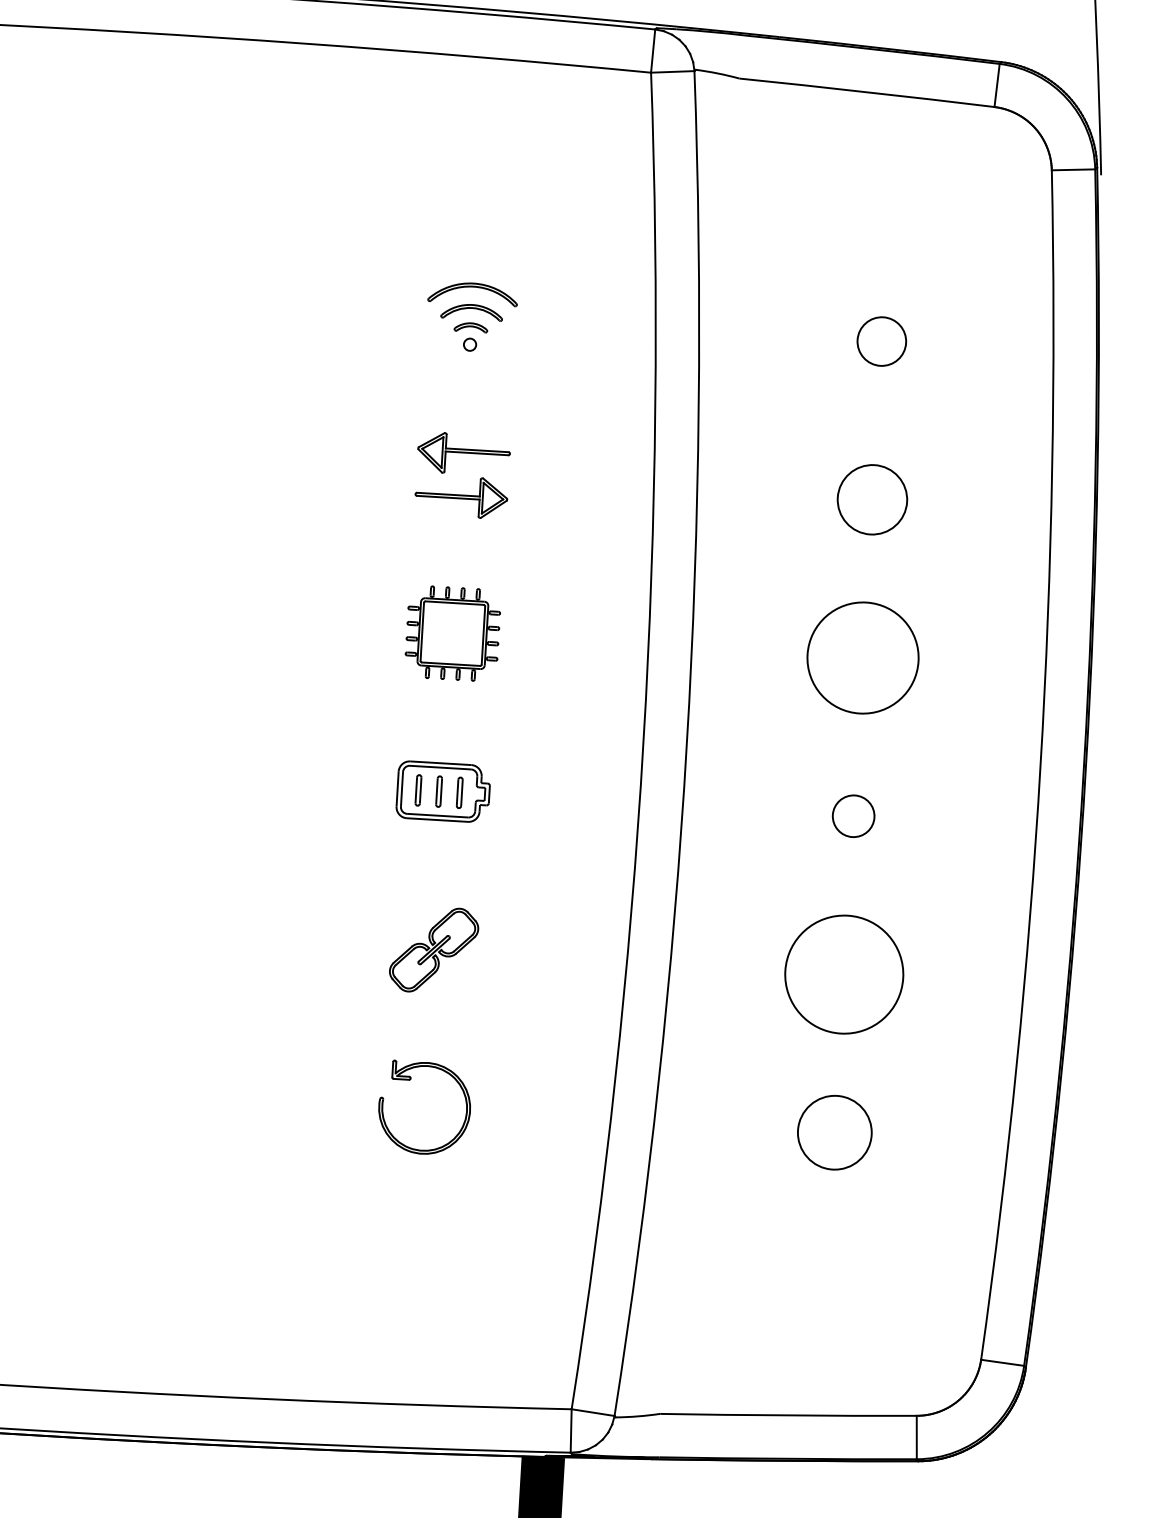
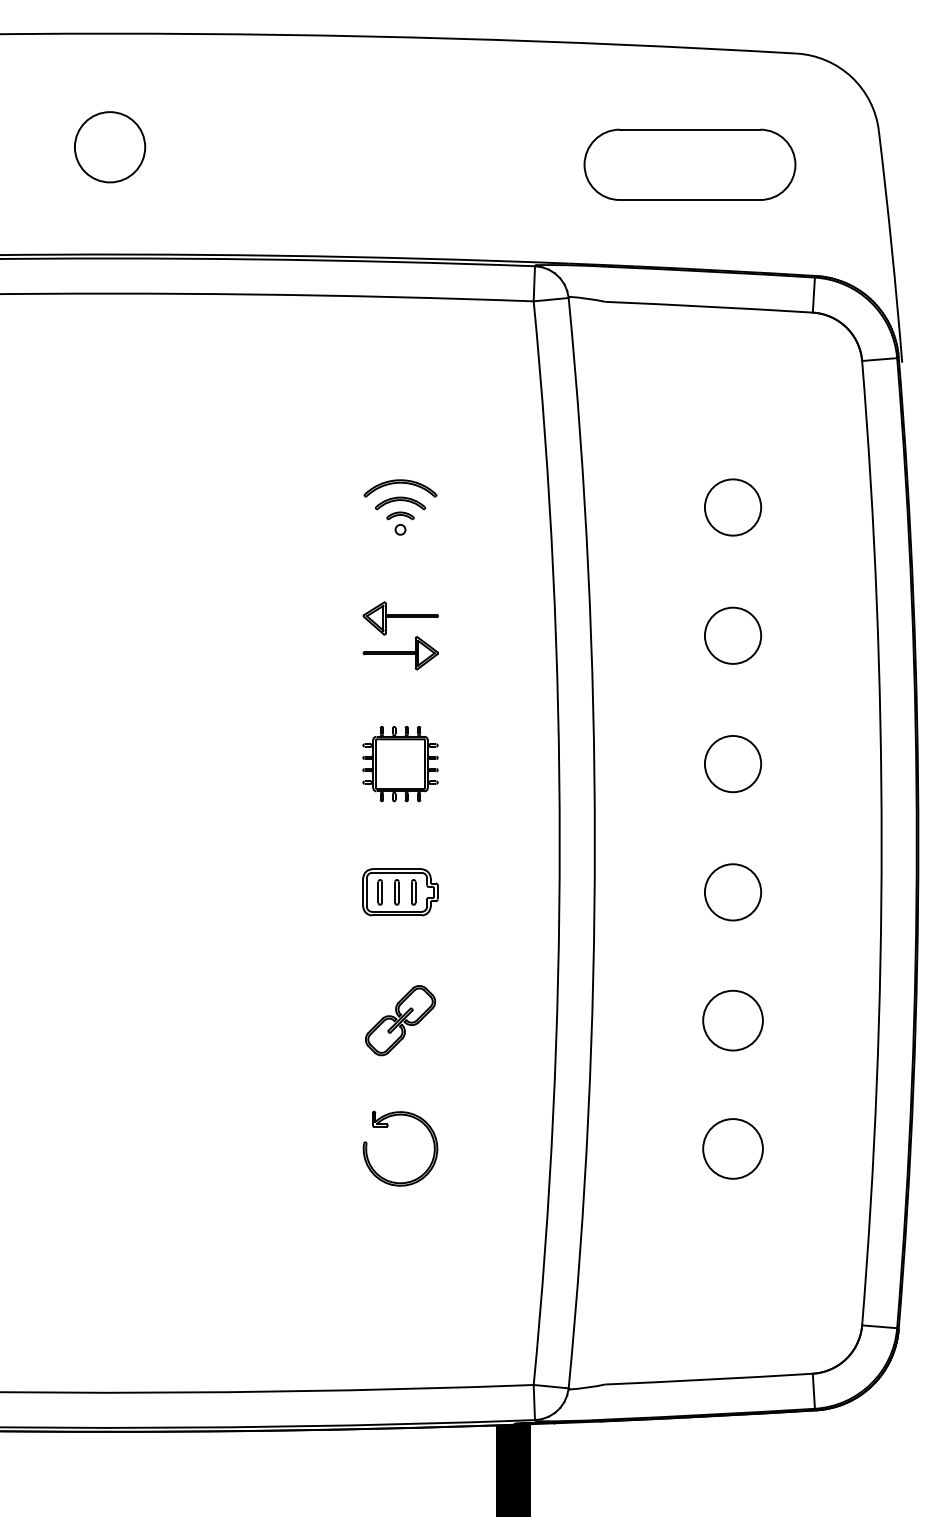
circle: (881, 341) -> (732, 507), size x1.43
circle: (862, 657) -> (732, 763), size x0.62
circle: (852, 816) -> (732, 892), size x1.67
circle: (843, 974) -> (732, 1020), size x0.62

